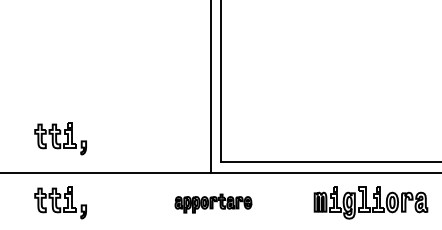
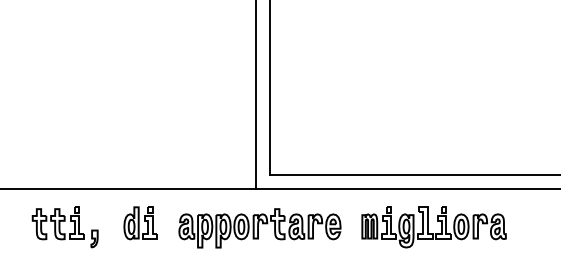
part: (60, 138) -> (65, 145), removed
part: (119, 199) -> (140, 223), added
part: (370, 202) -> (433, 226), moved
part: (213, 203) -> (260, 228), size x1.67

